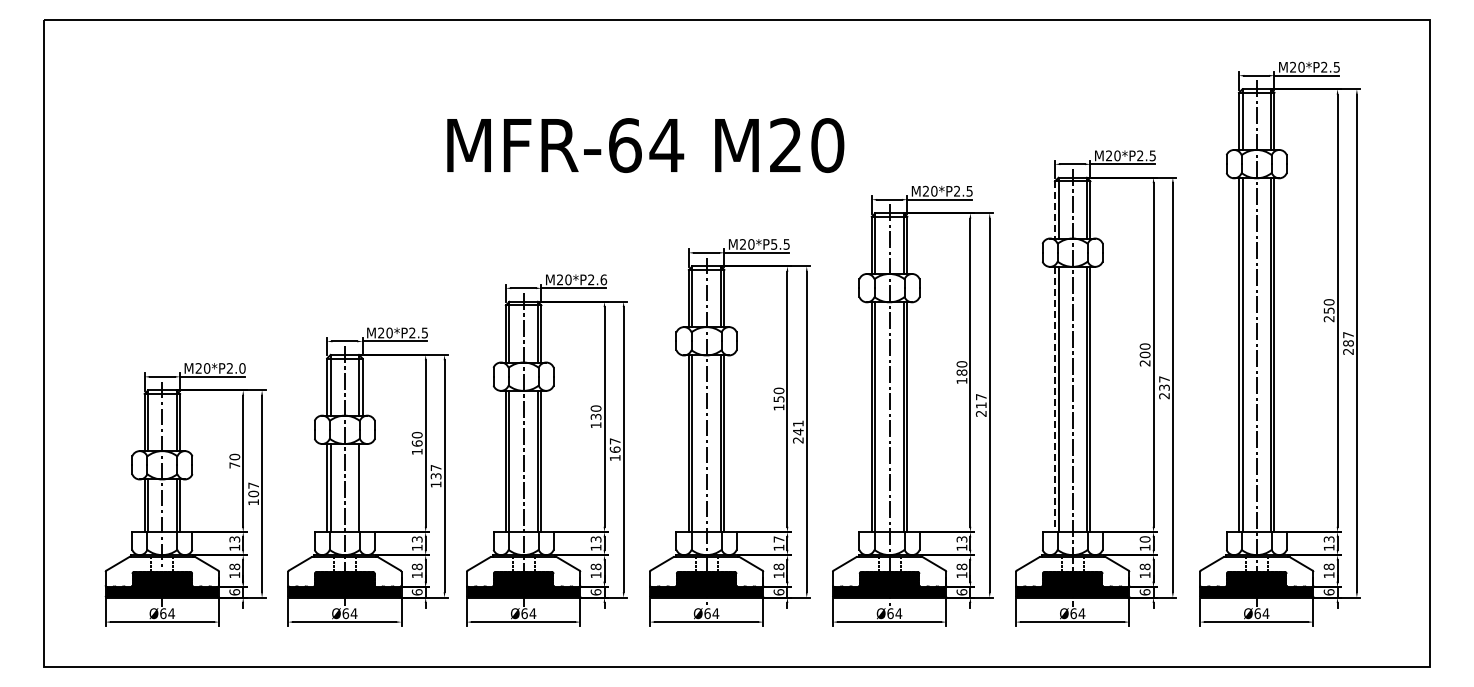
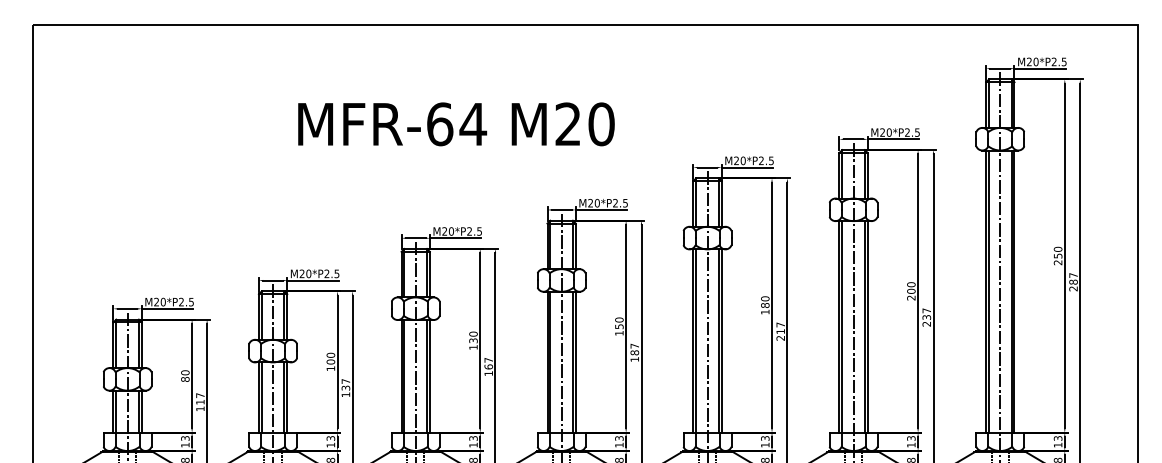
text: (645, 145) -> (456, 124), moved
line: (1054, 209) -> (839, 175), dashed -> solid
text: (774, 244) -> (615, 203), M20*P5.5 -> M20*P2.5
text: (603, 279) -> (479, 231), M20*P2.6 -> M20*P2.5
text: (242, 368) -> (191, 302), M20*P2.0 -> M20*P2.5
line: (1054, 399) -> (839, 326), dashed -> solid
text: (798, 431) -> (634, 352), 241 -> 187
text: (416, 443) -> (330, 361), 160 -> 100
text: (234, 465) -> (185, 379), 70 -> 80
line: (362, 488) -> (287, 397), added
text: (253, 493) -> (200, 401), 107 -> 117
text: (778, 539) -> (618, 438), 17 -> 13
text: (1144, 539) -> (910, 438), 10 -> 13

